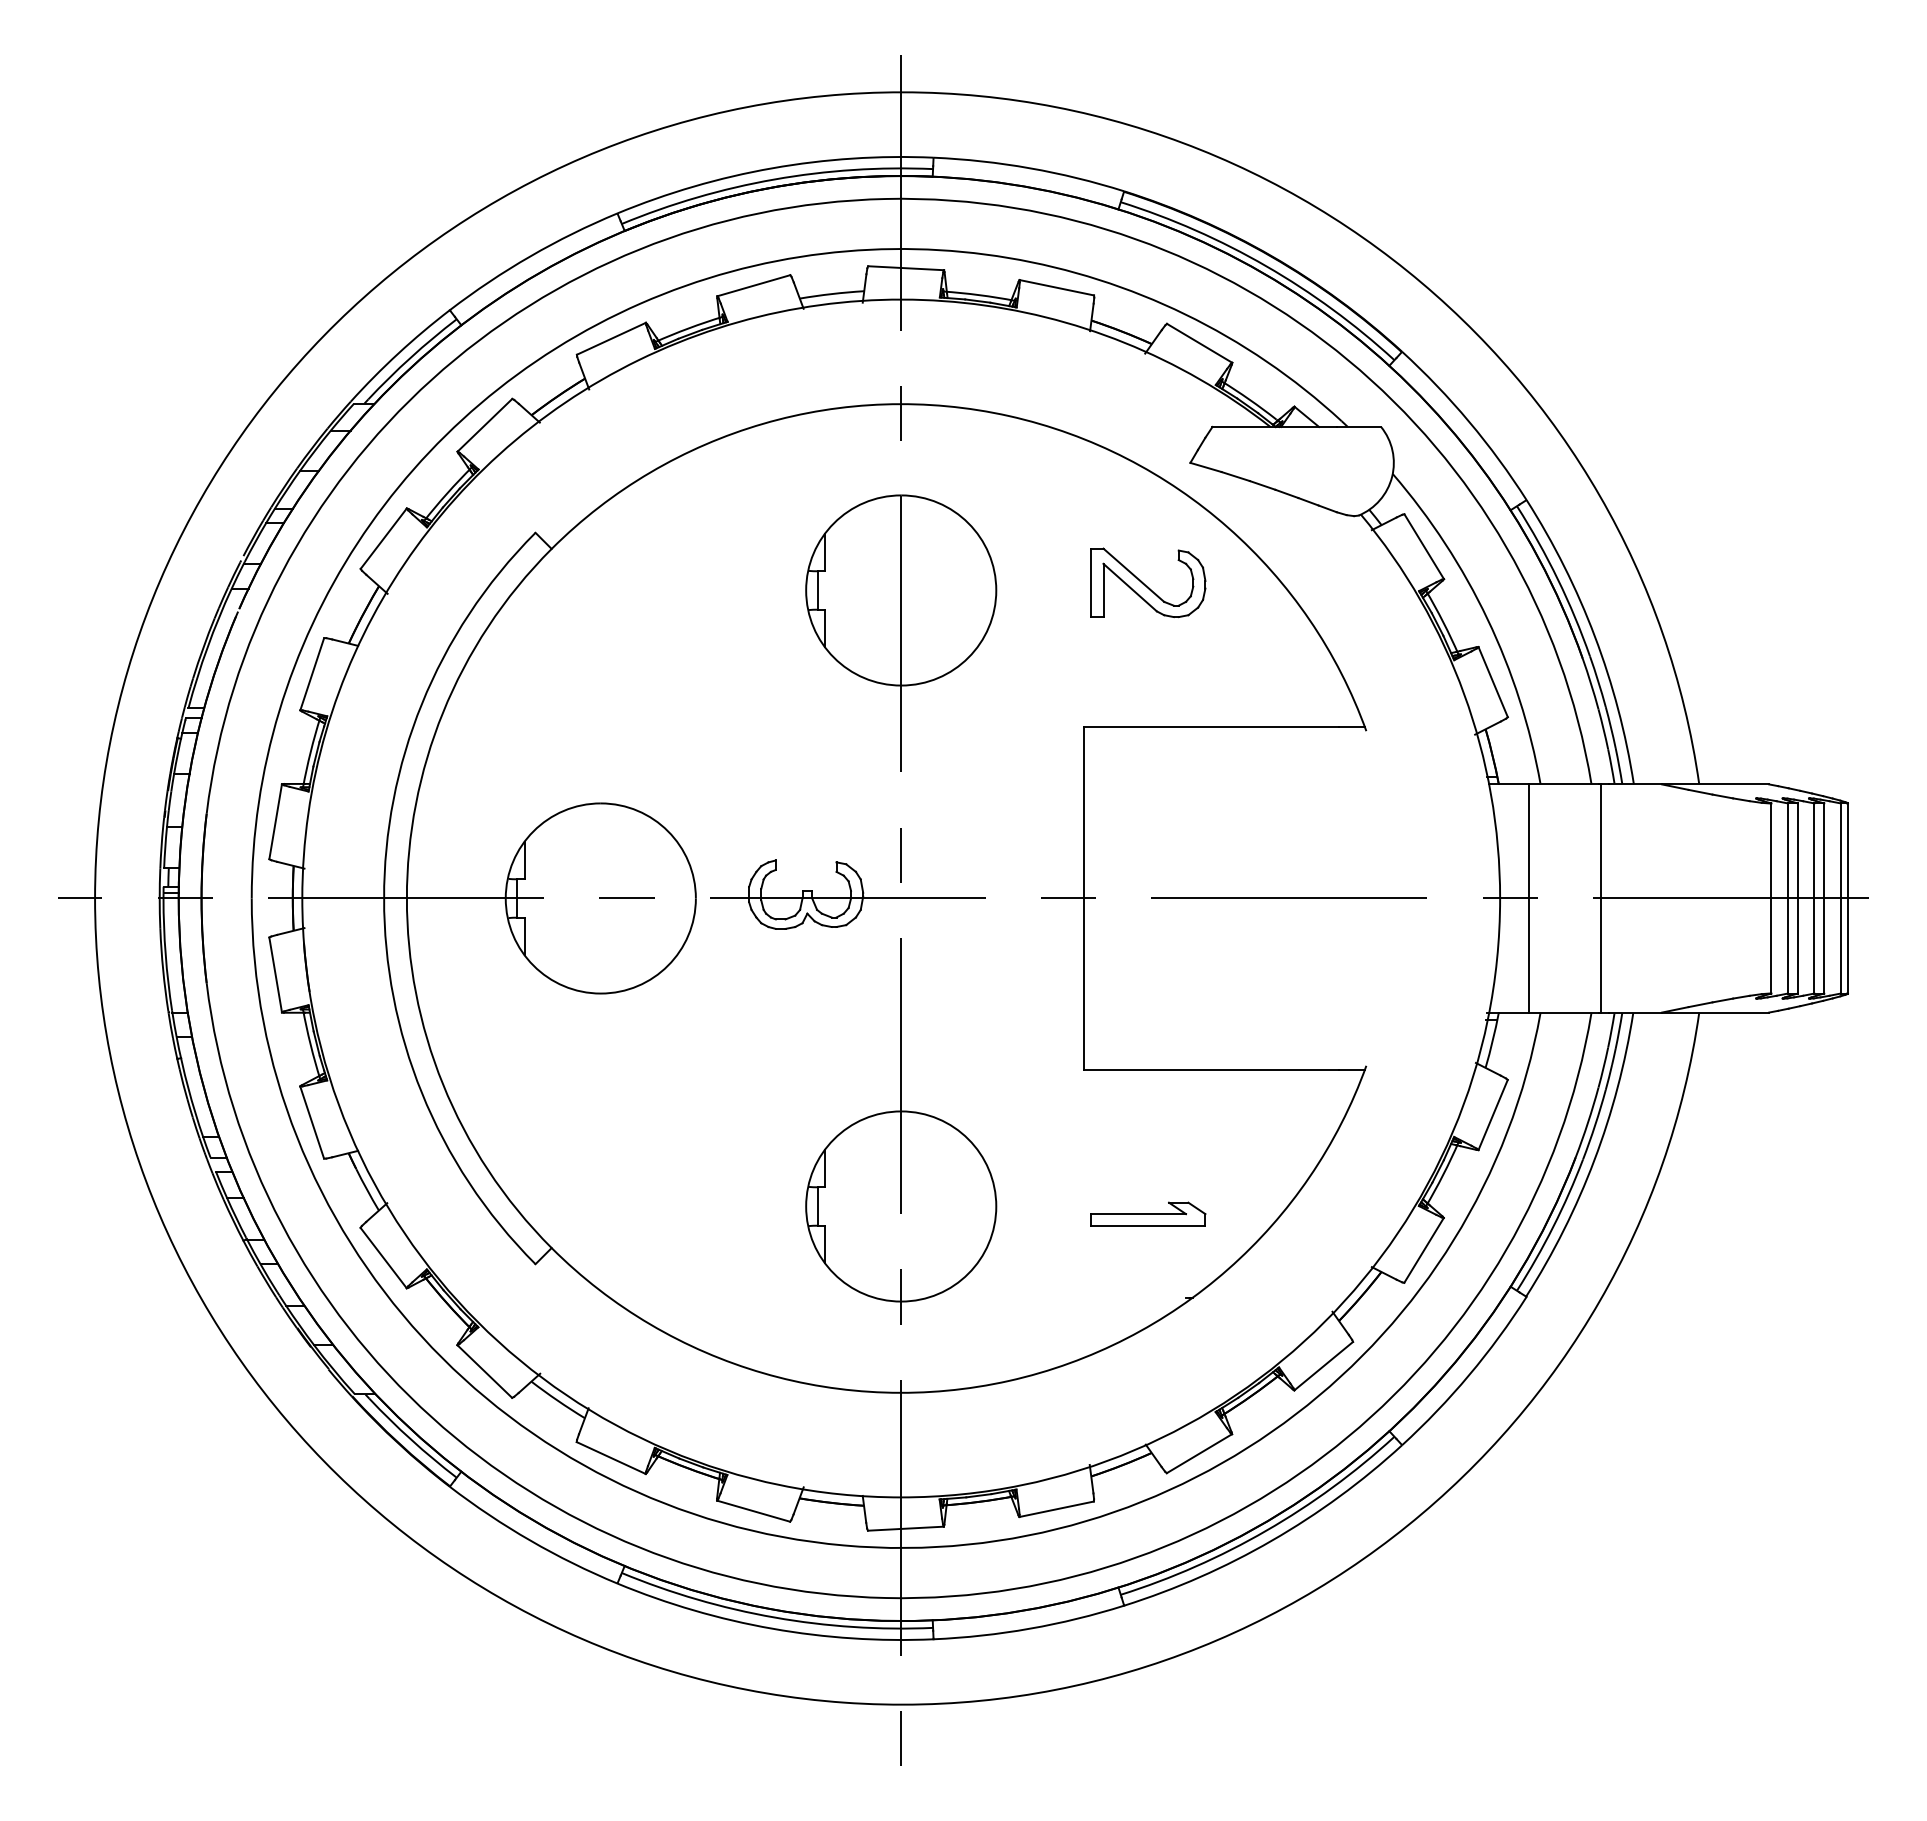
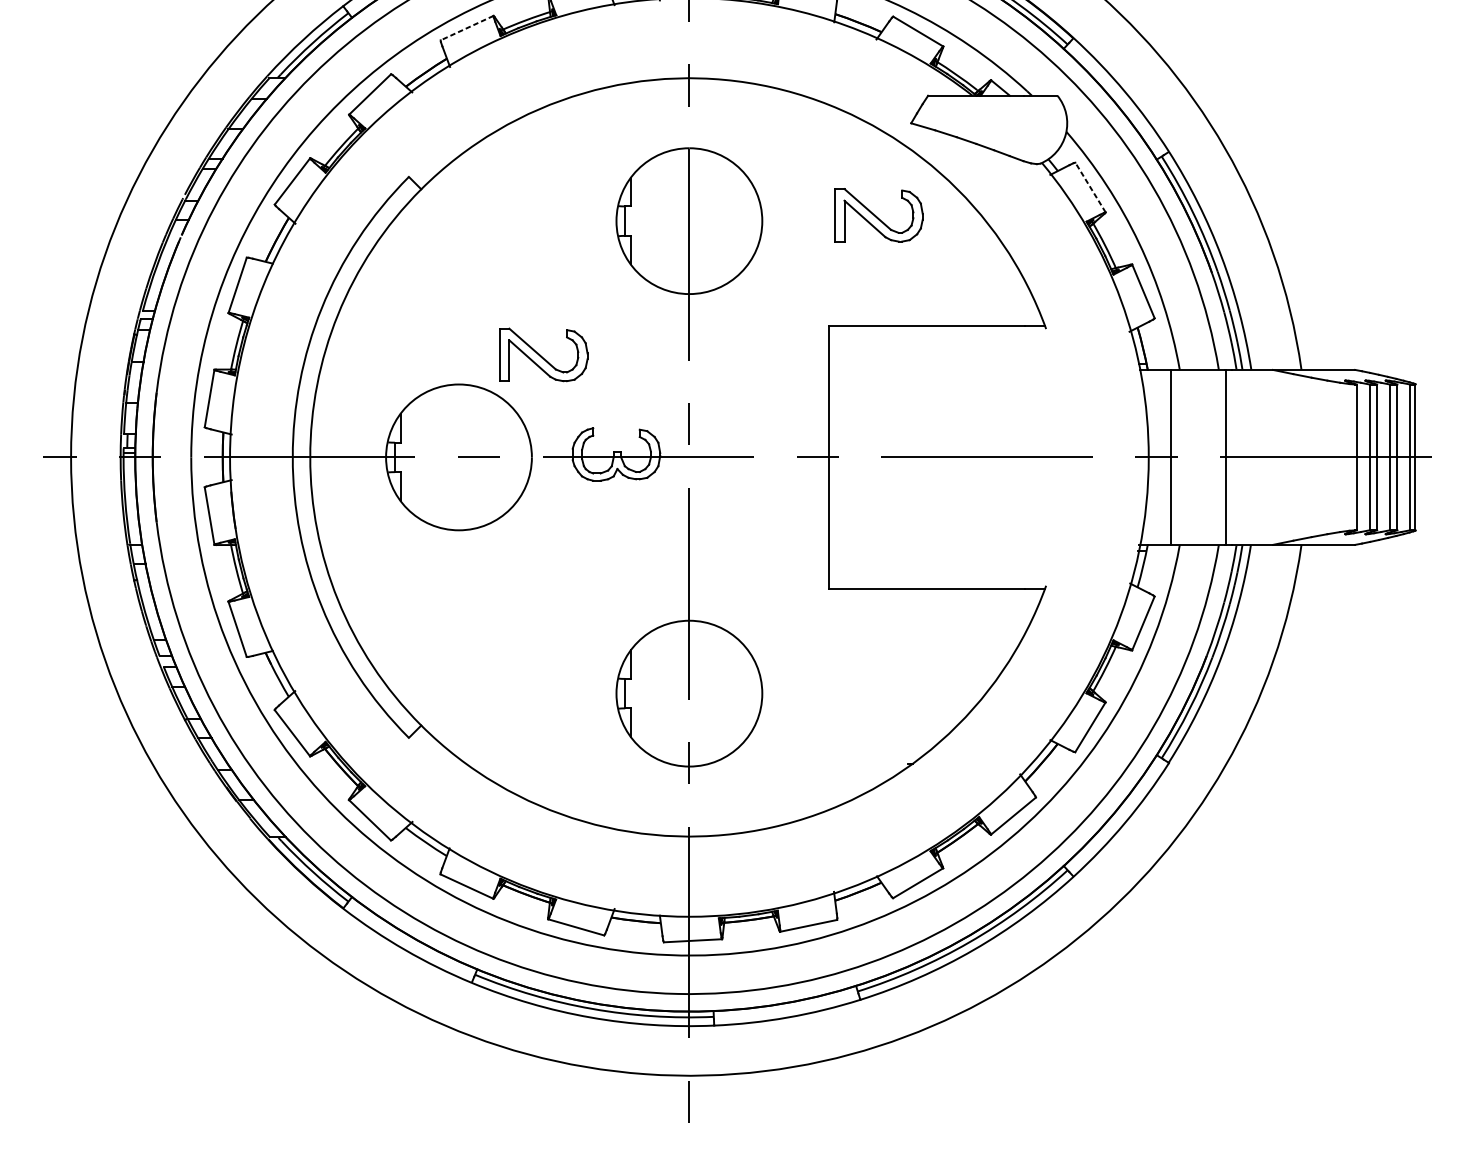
line: (610, 339) -> (466, 28), solid -> dashed
line: (1423, 546) -> (1089, 187), solid -> dashed
part: (711, 764) -> (543, 354), added
part: (1148, 1213) -> (879, 699), removed

